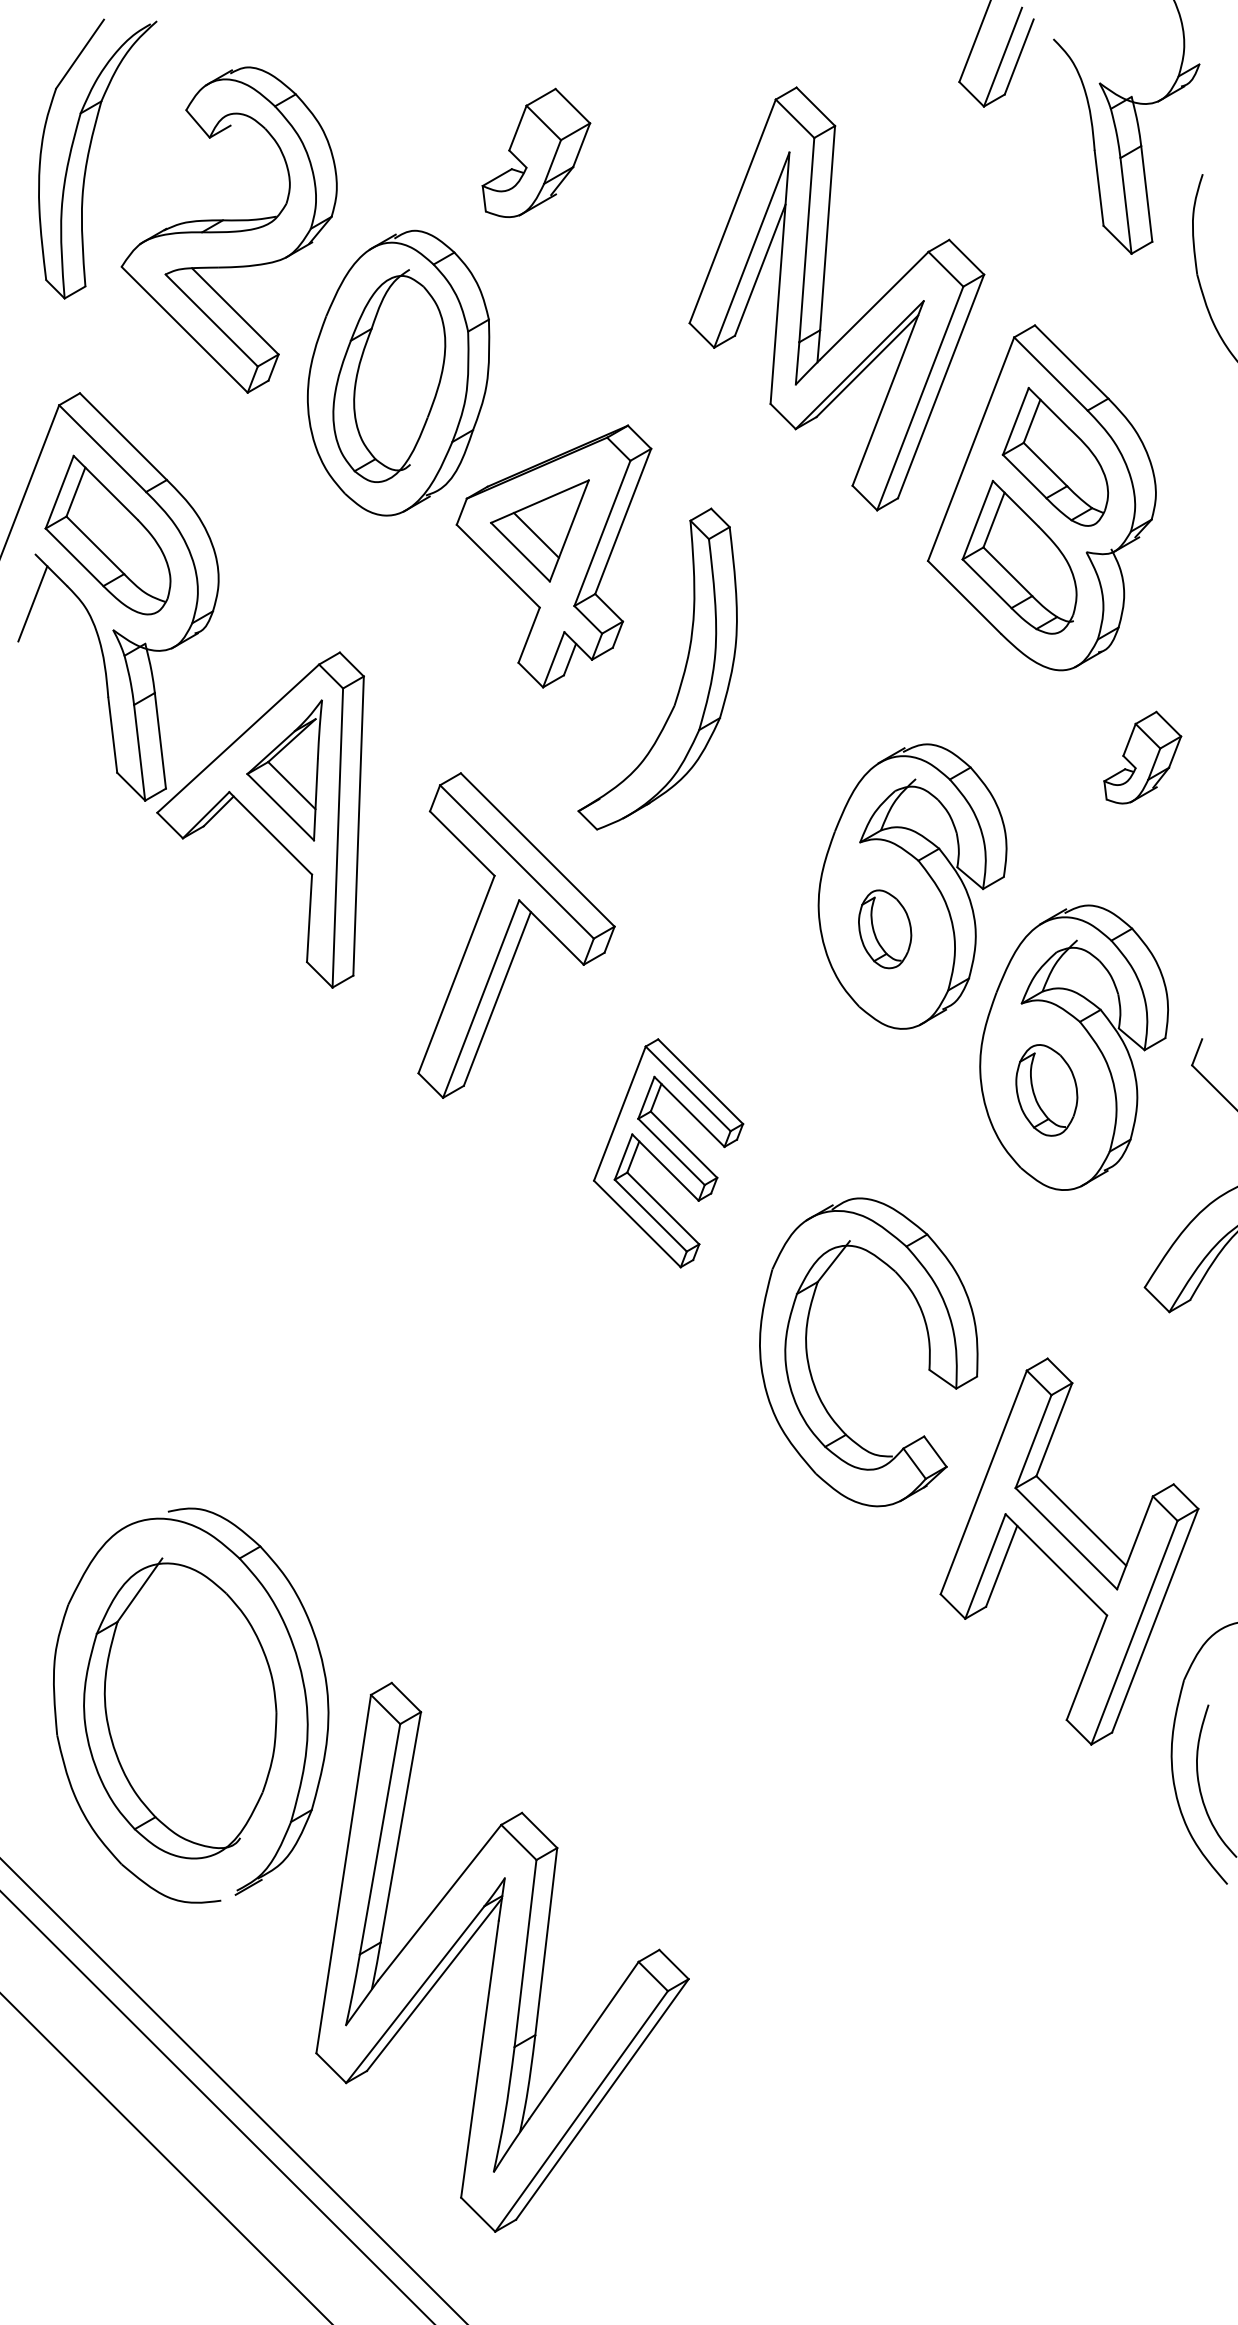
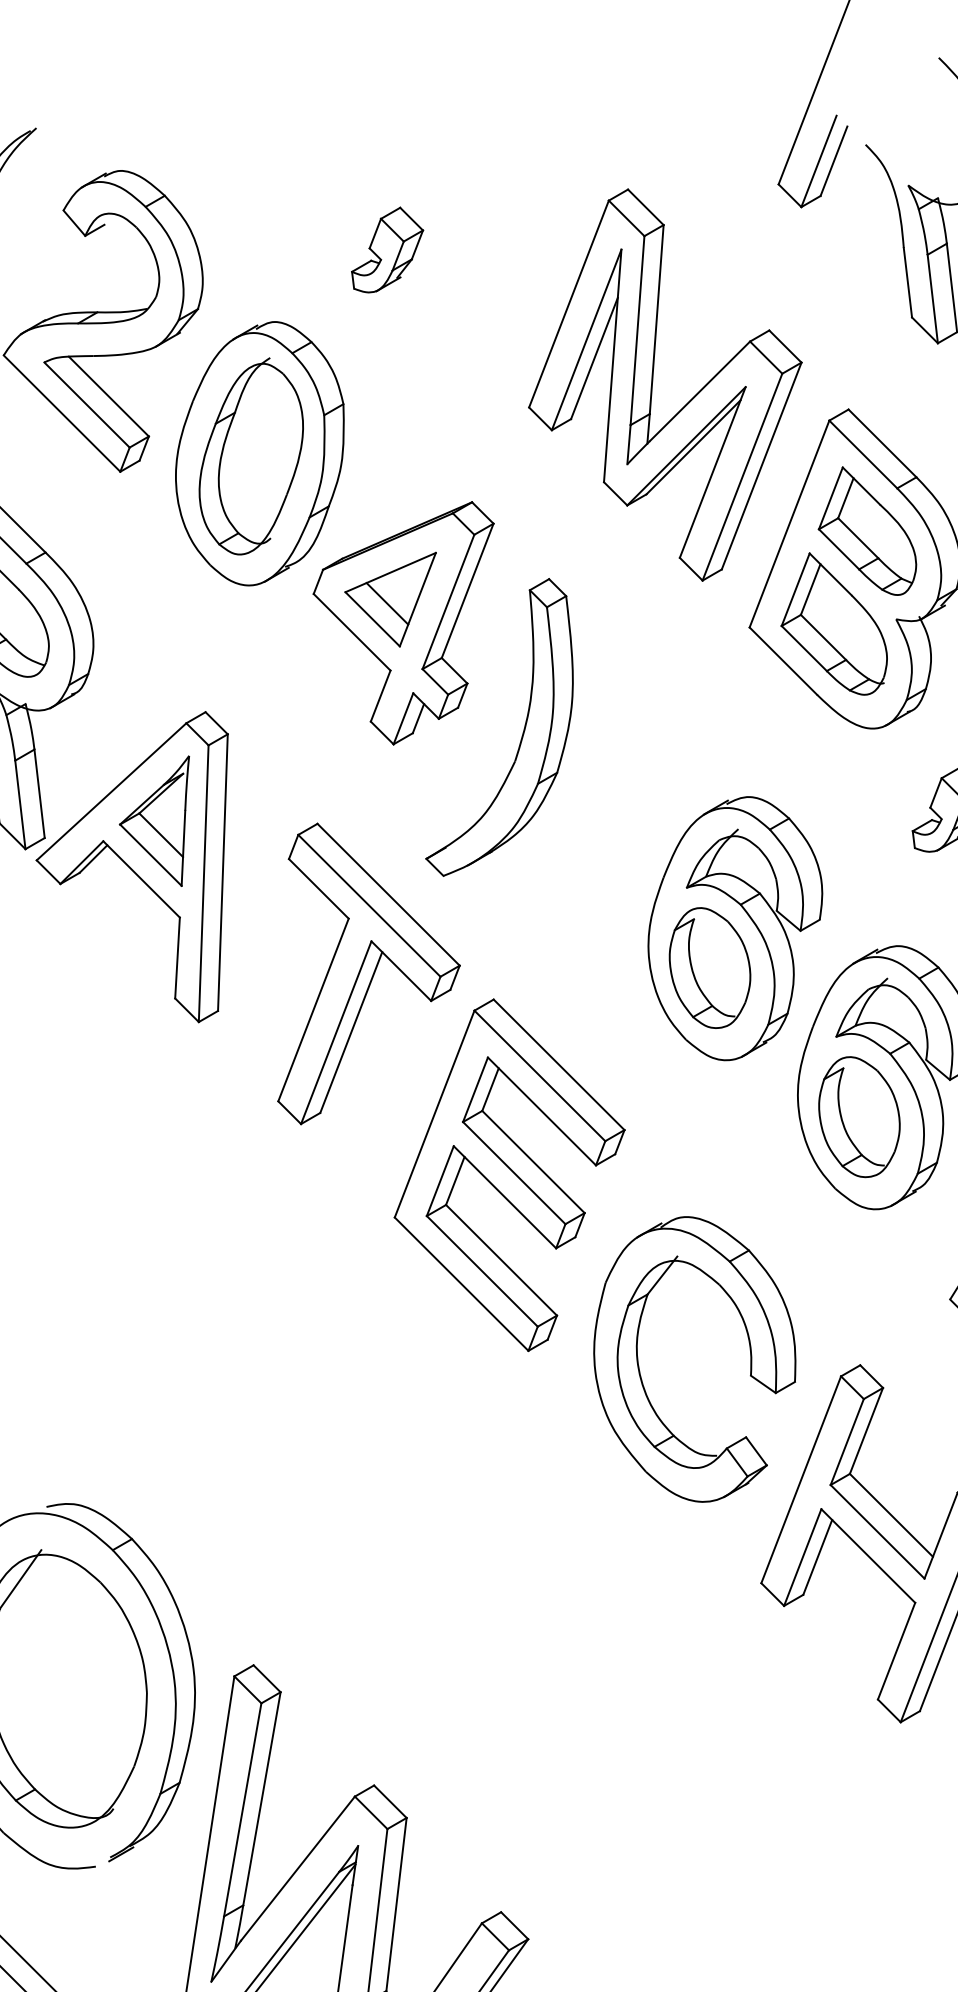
part: (536, 152) -> (387, 249), size x0.71
part: (884, 929) -> (709, 968), size x1.67
part: (1046, 1090) -> (859, 1117), size x1.43
part: (668, 1153) -> (509, 1175), size x1.67

